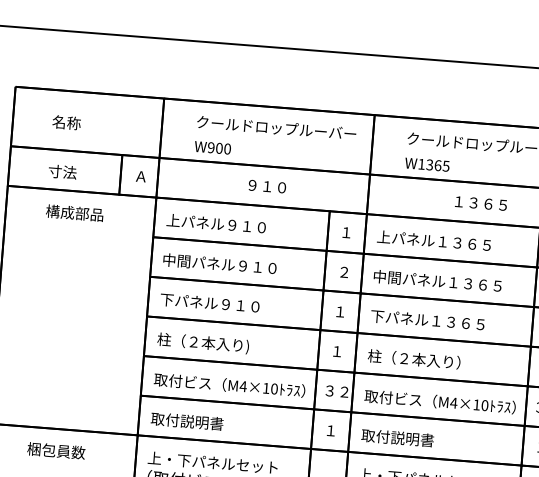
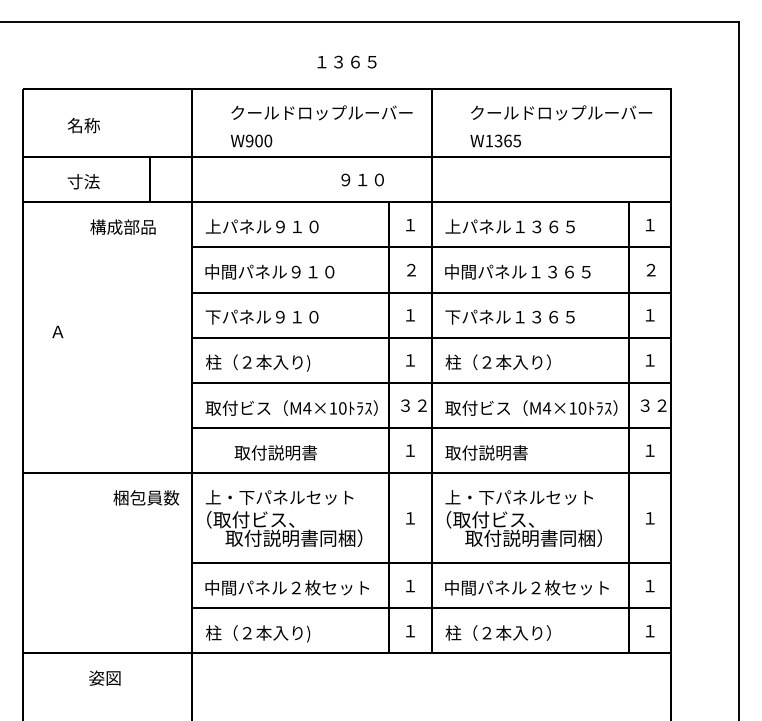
text: (140, 176) -> (57, 331), moved
text: (267, 186) -> (362, 179), moved
text: (480, 202) -> (346, 61), moved
text: (74, 212) -> (122, 226), moved
text: (186, 421) -> (275, 452), moved
text: (56, 450) -> (146, 497), moved

